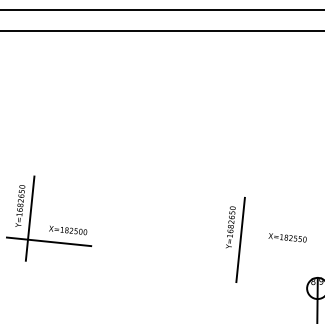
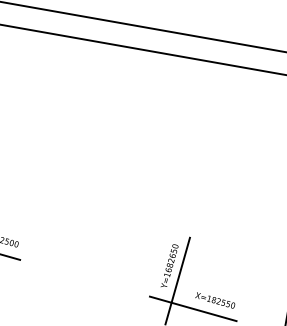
text: (287, 237) -> (215, 300), moved
line: (259, 262) -> (193, 308), added

